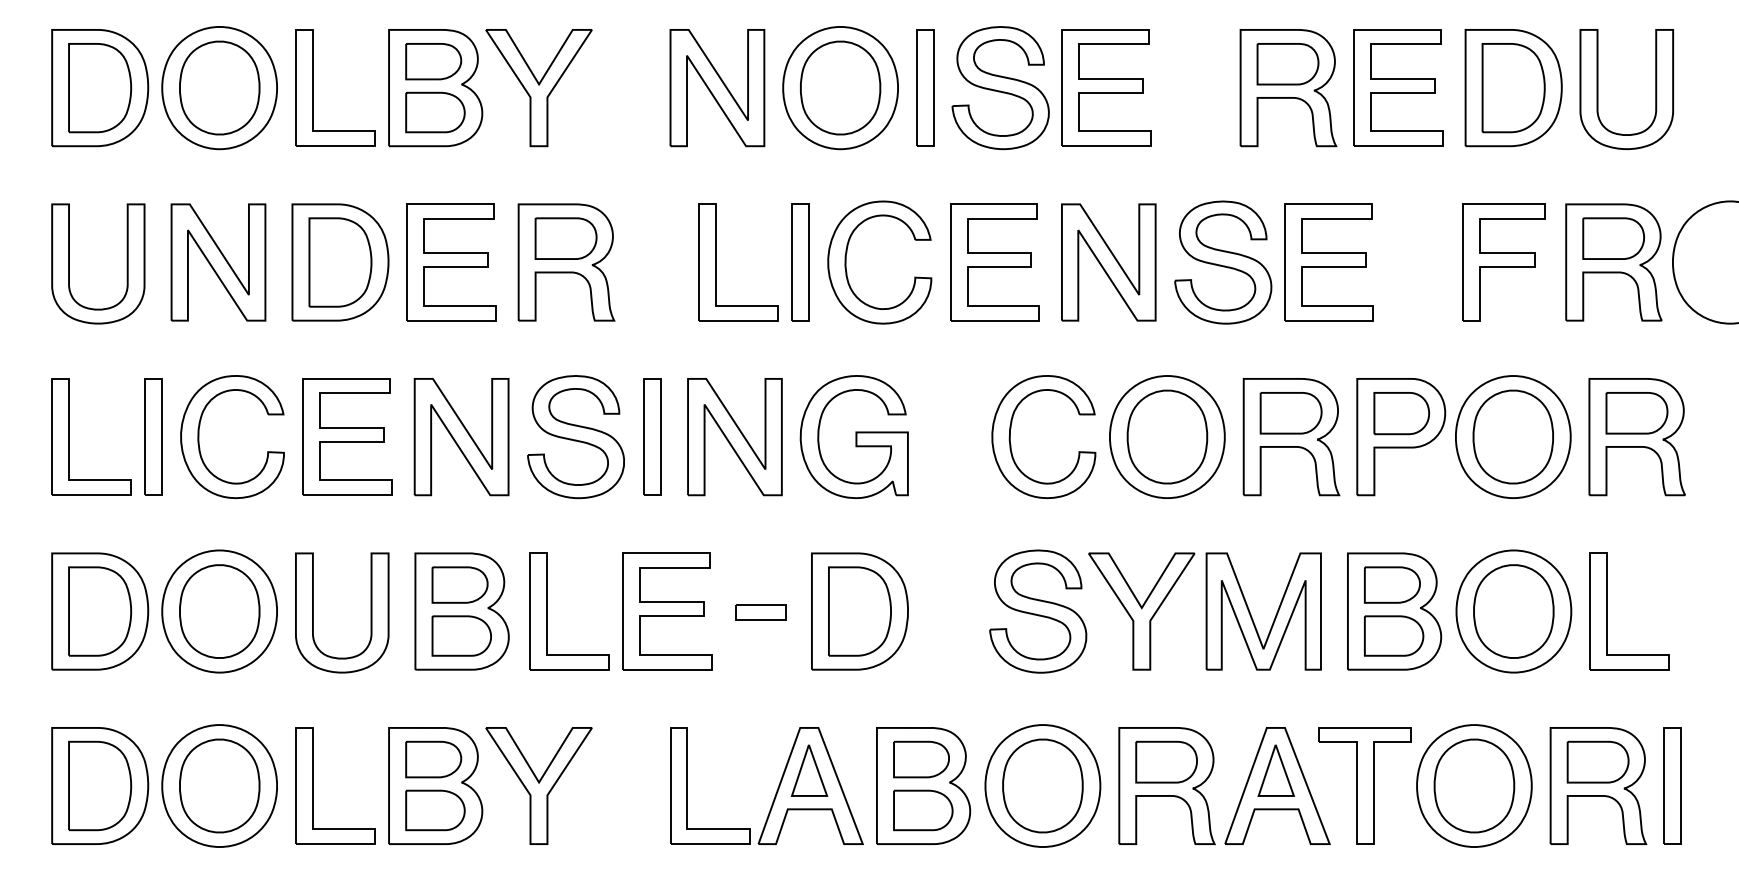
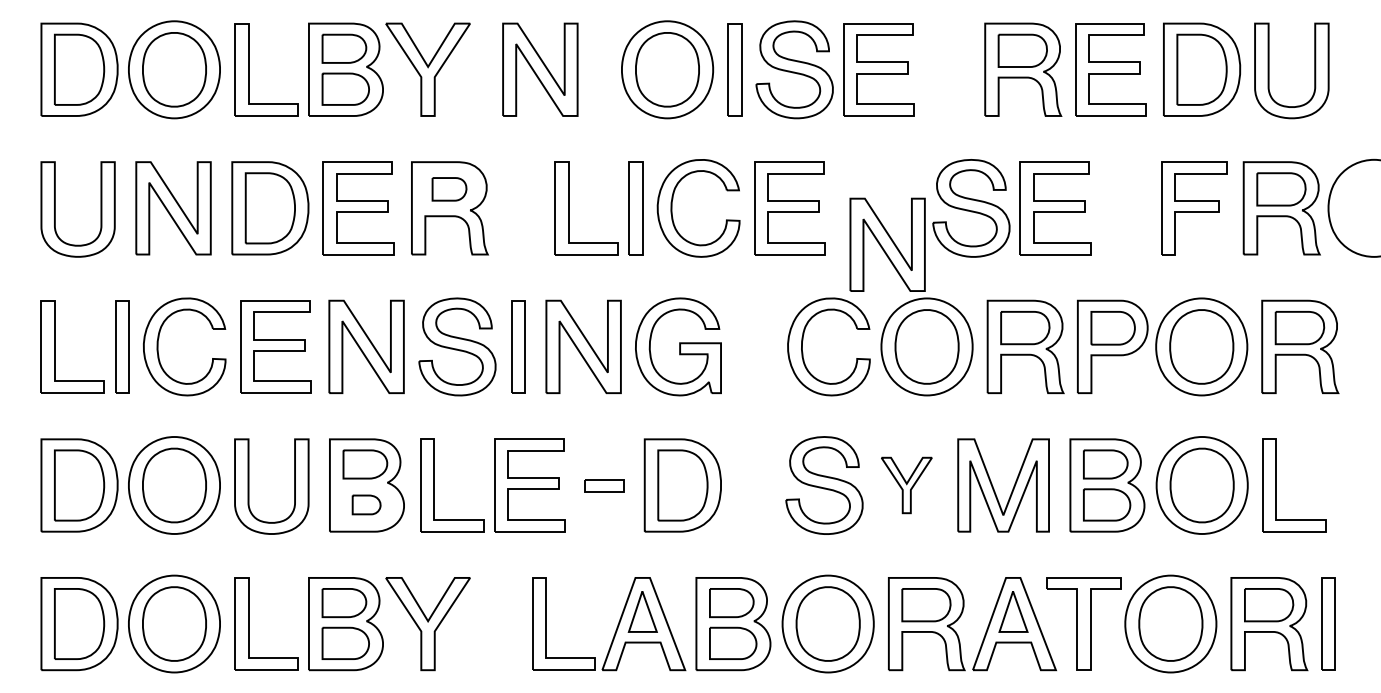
part: (717, 88) -> (540, 70), moved
part: (565, 238) -> (449, 189), size x0.7
part: (1108, 262) -> (887, 244), moved
part: (1141, 611) -> (906, 485), size x0.6
part: (461, 635) -> (366, 504), size x0.6

